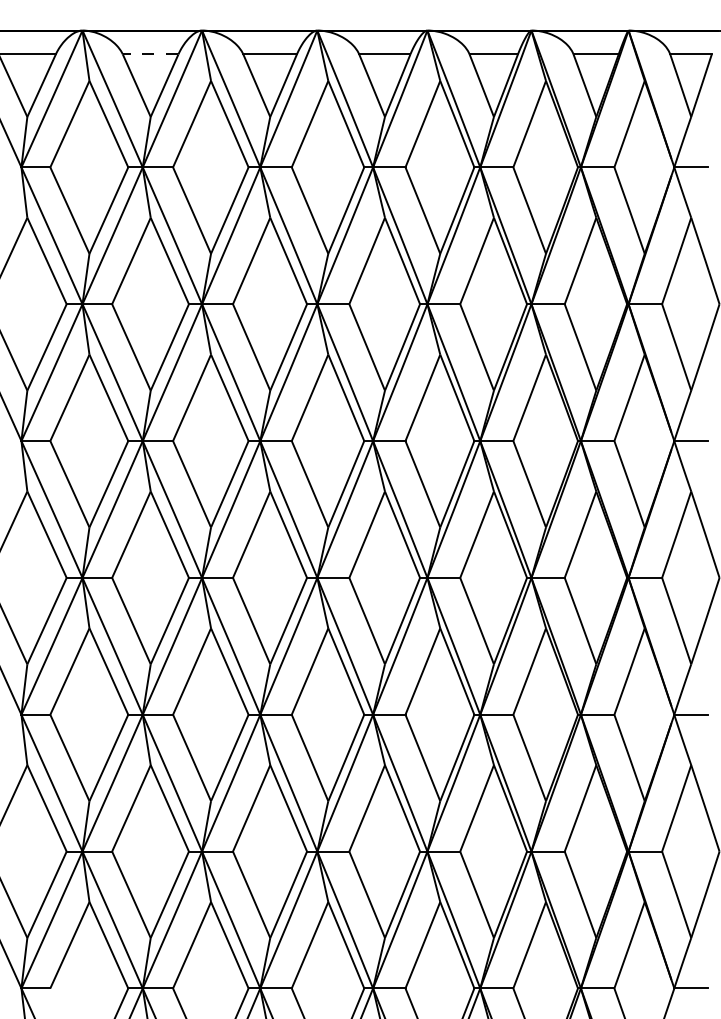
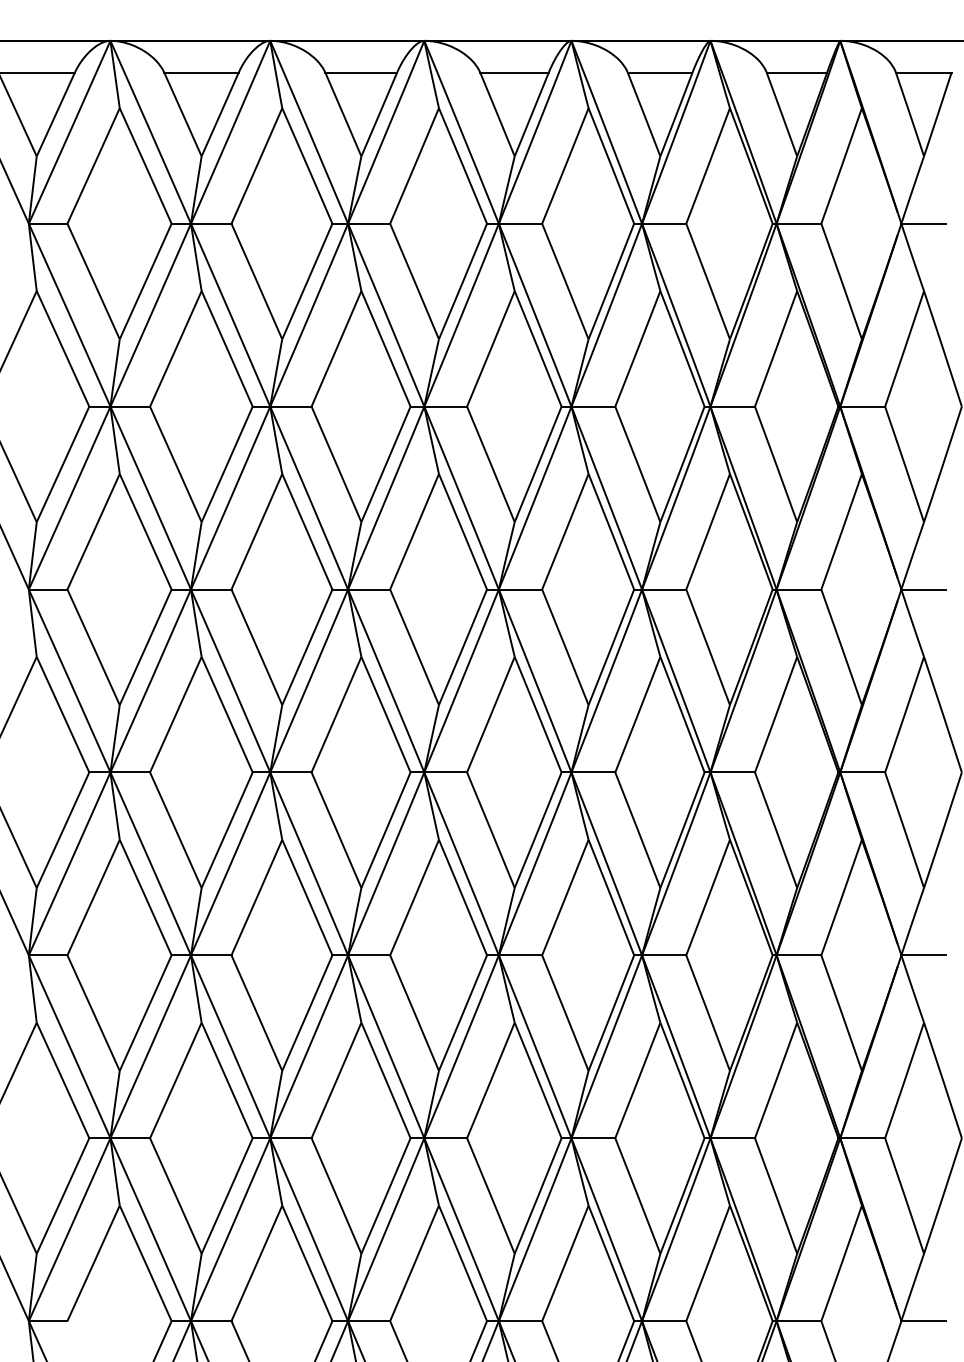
line: (150, 54) -> (201, 72), dashed -> solid

